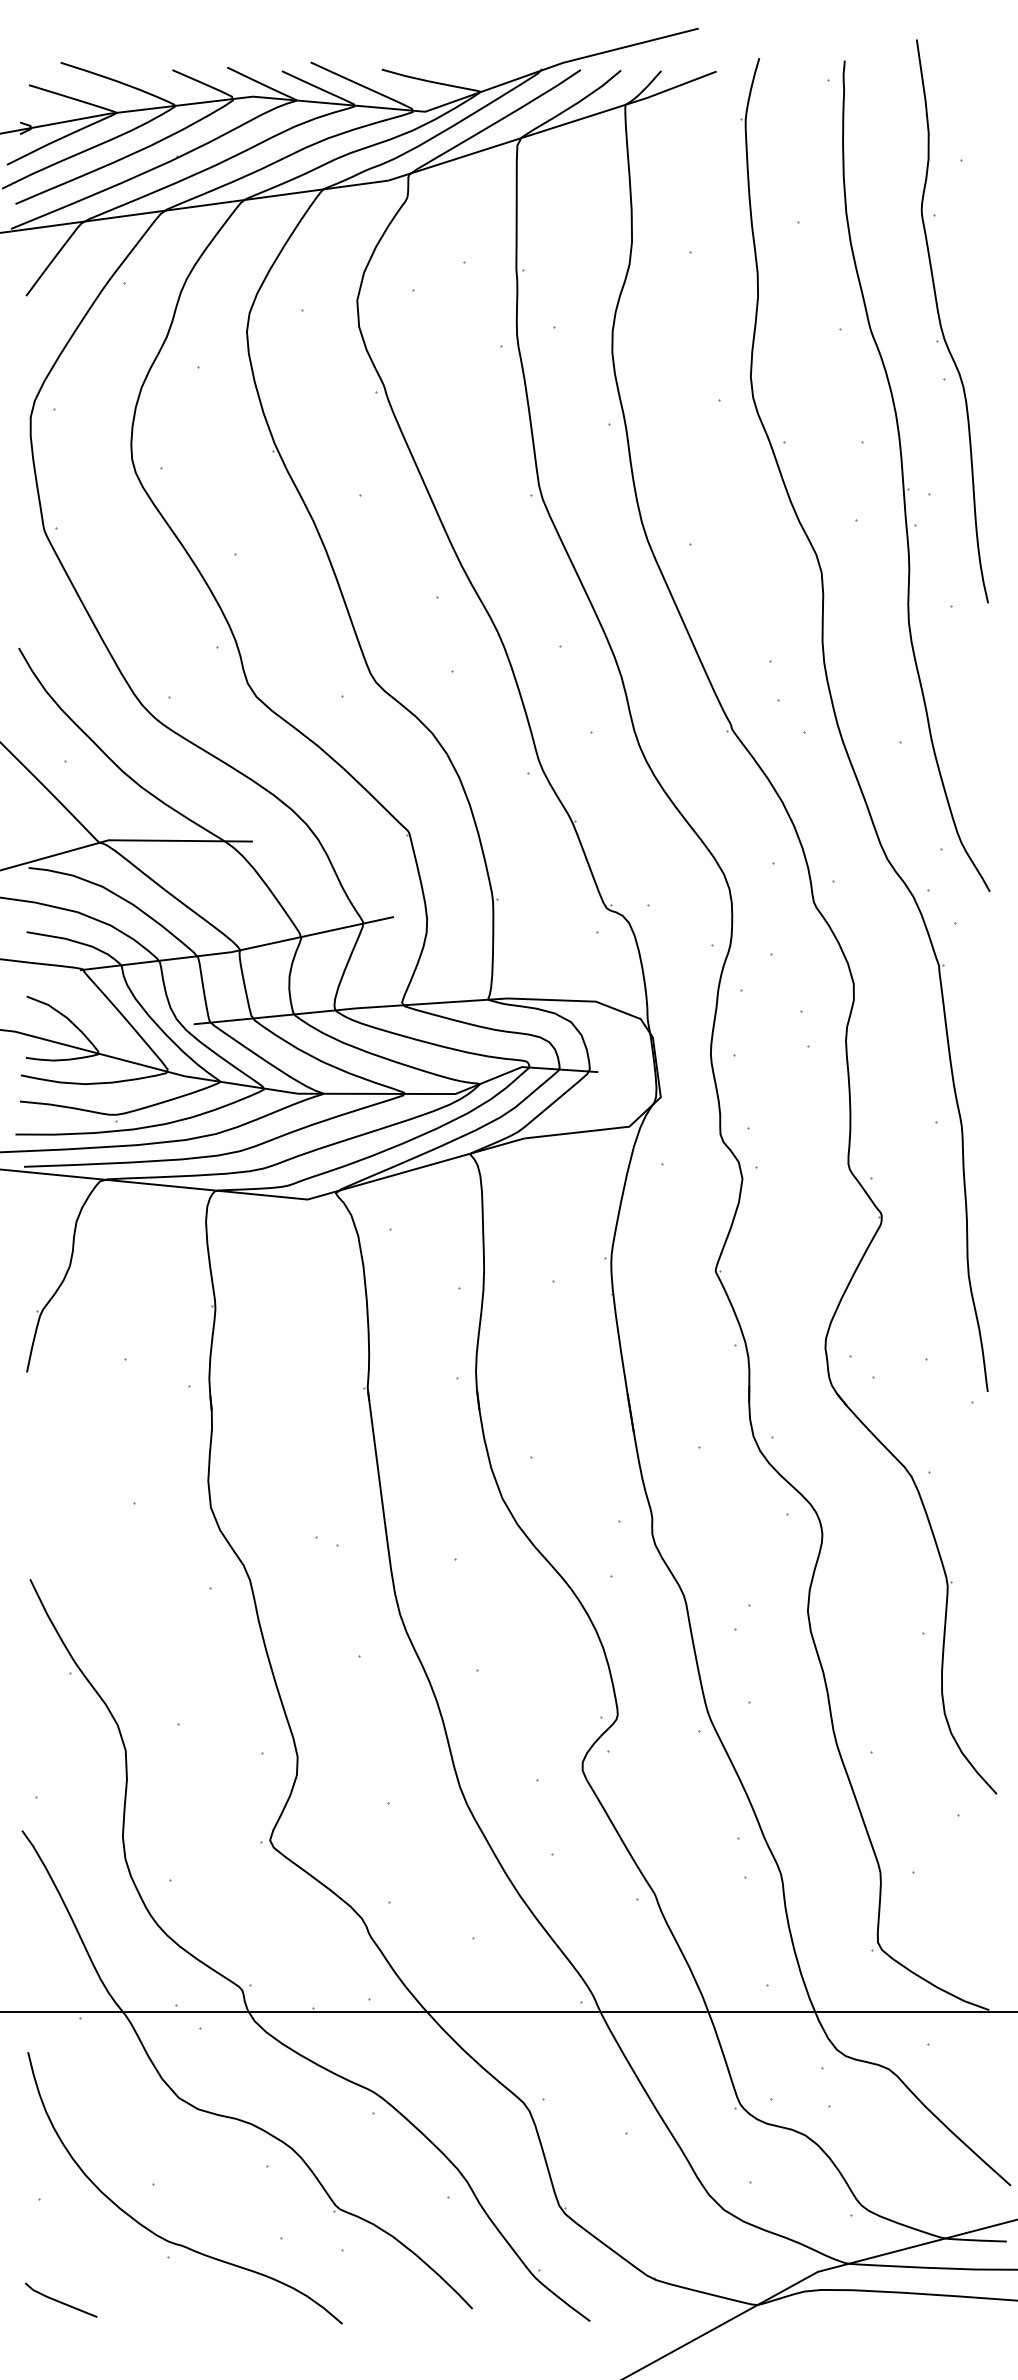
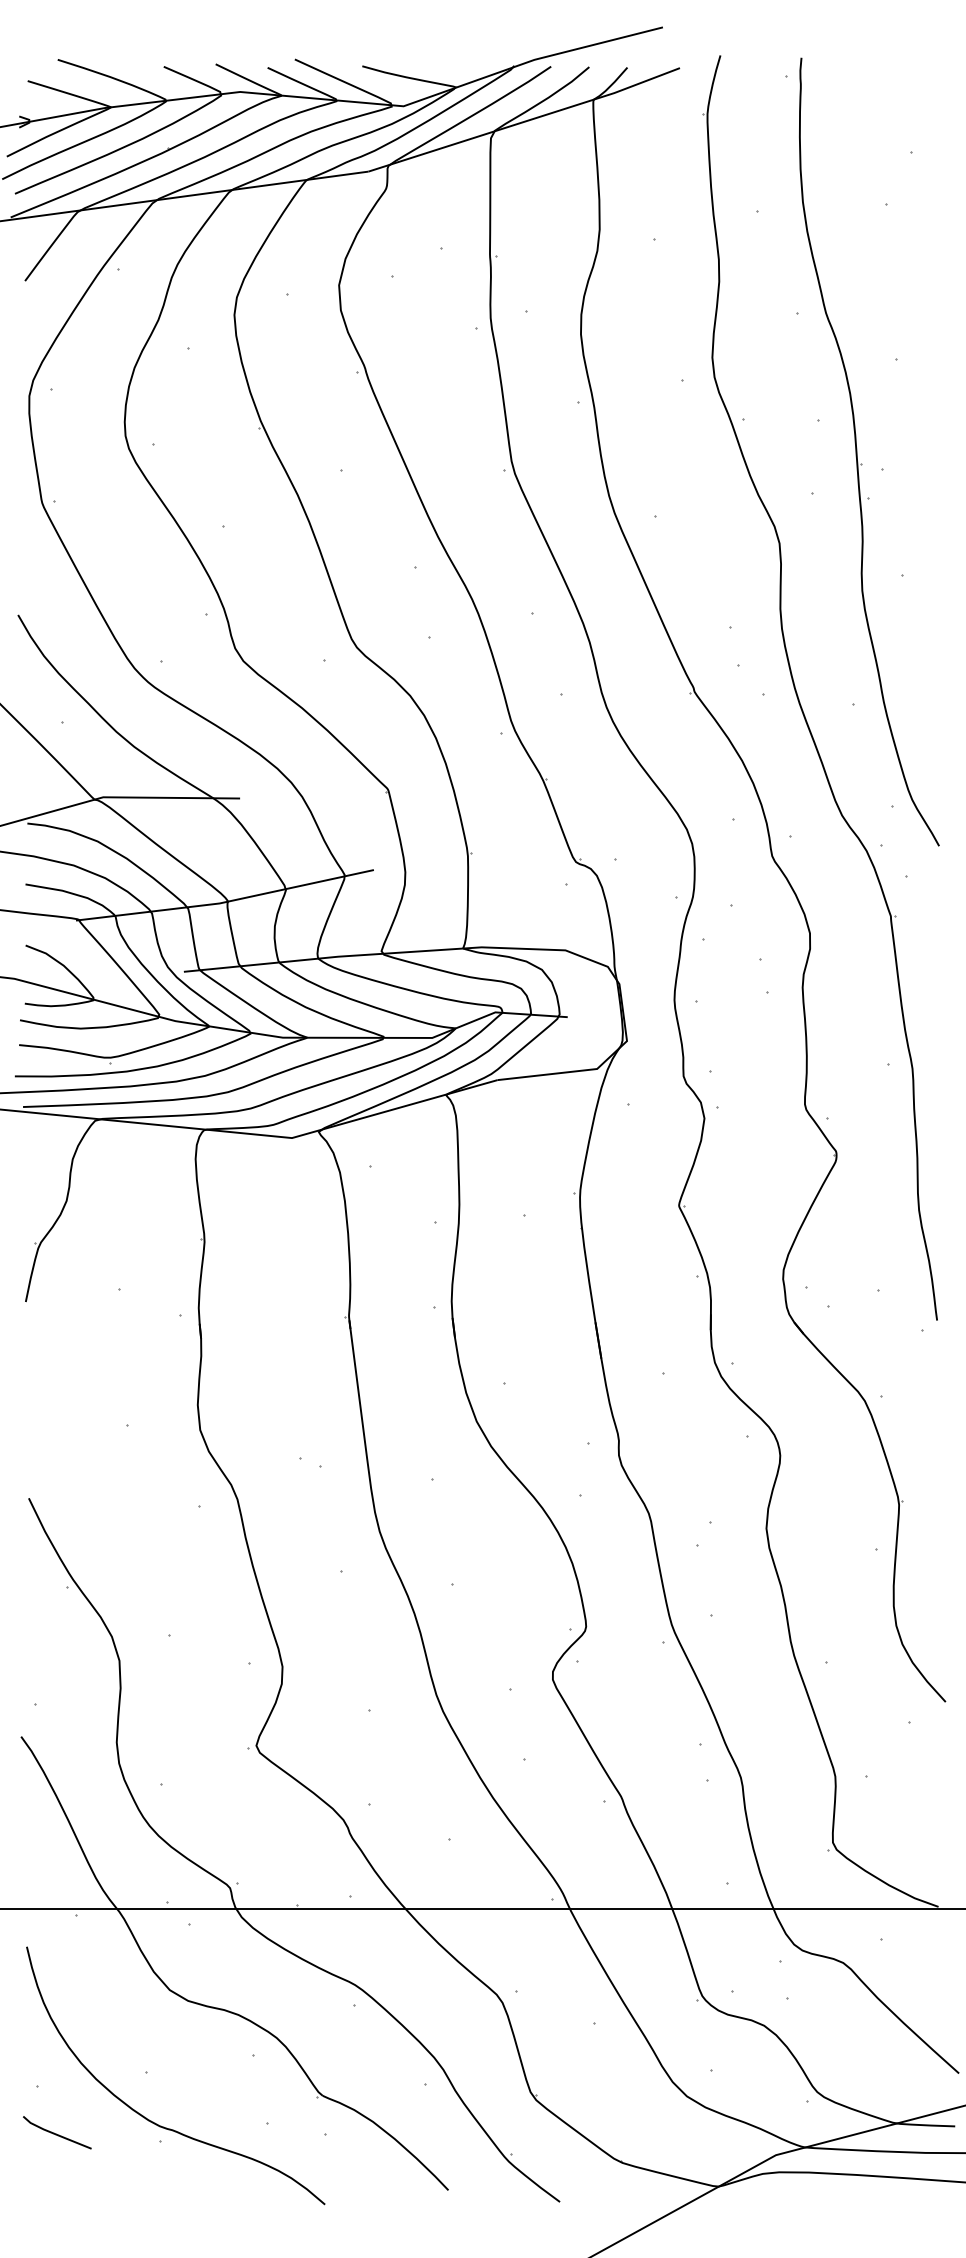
part: (941, 323) -> (893, 307), removed
line: (61, 2301) -> (57, 2133), moved

